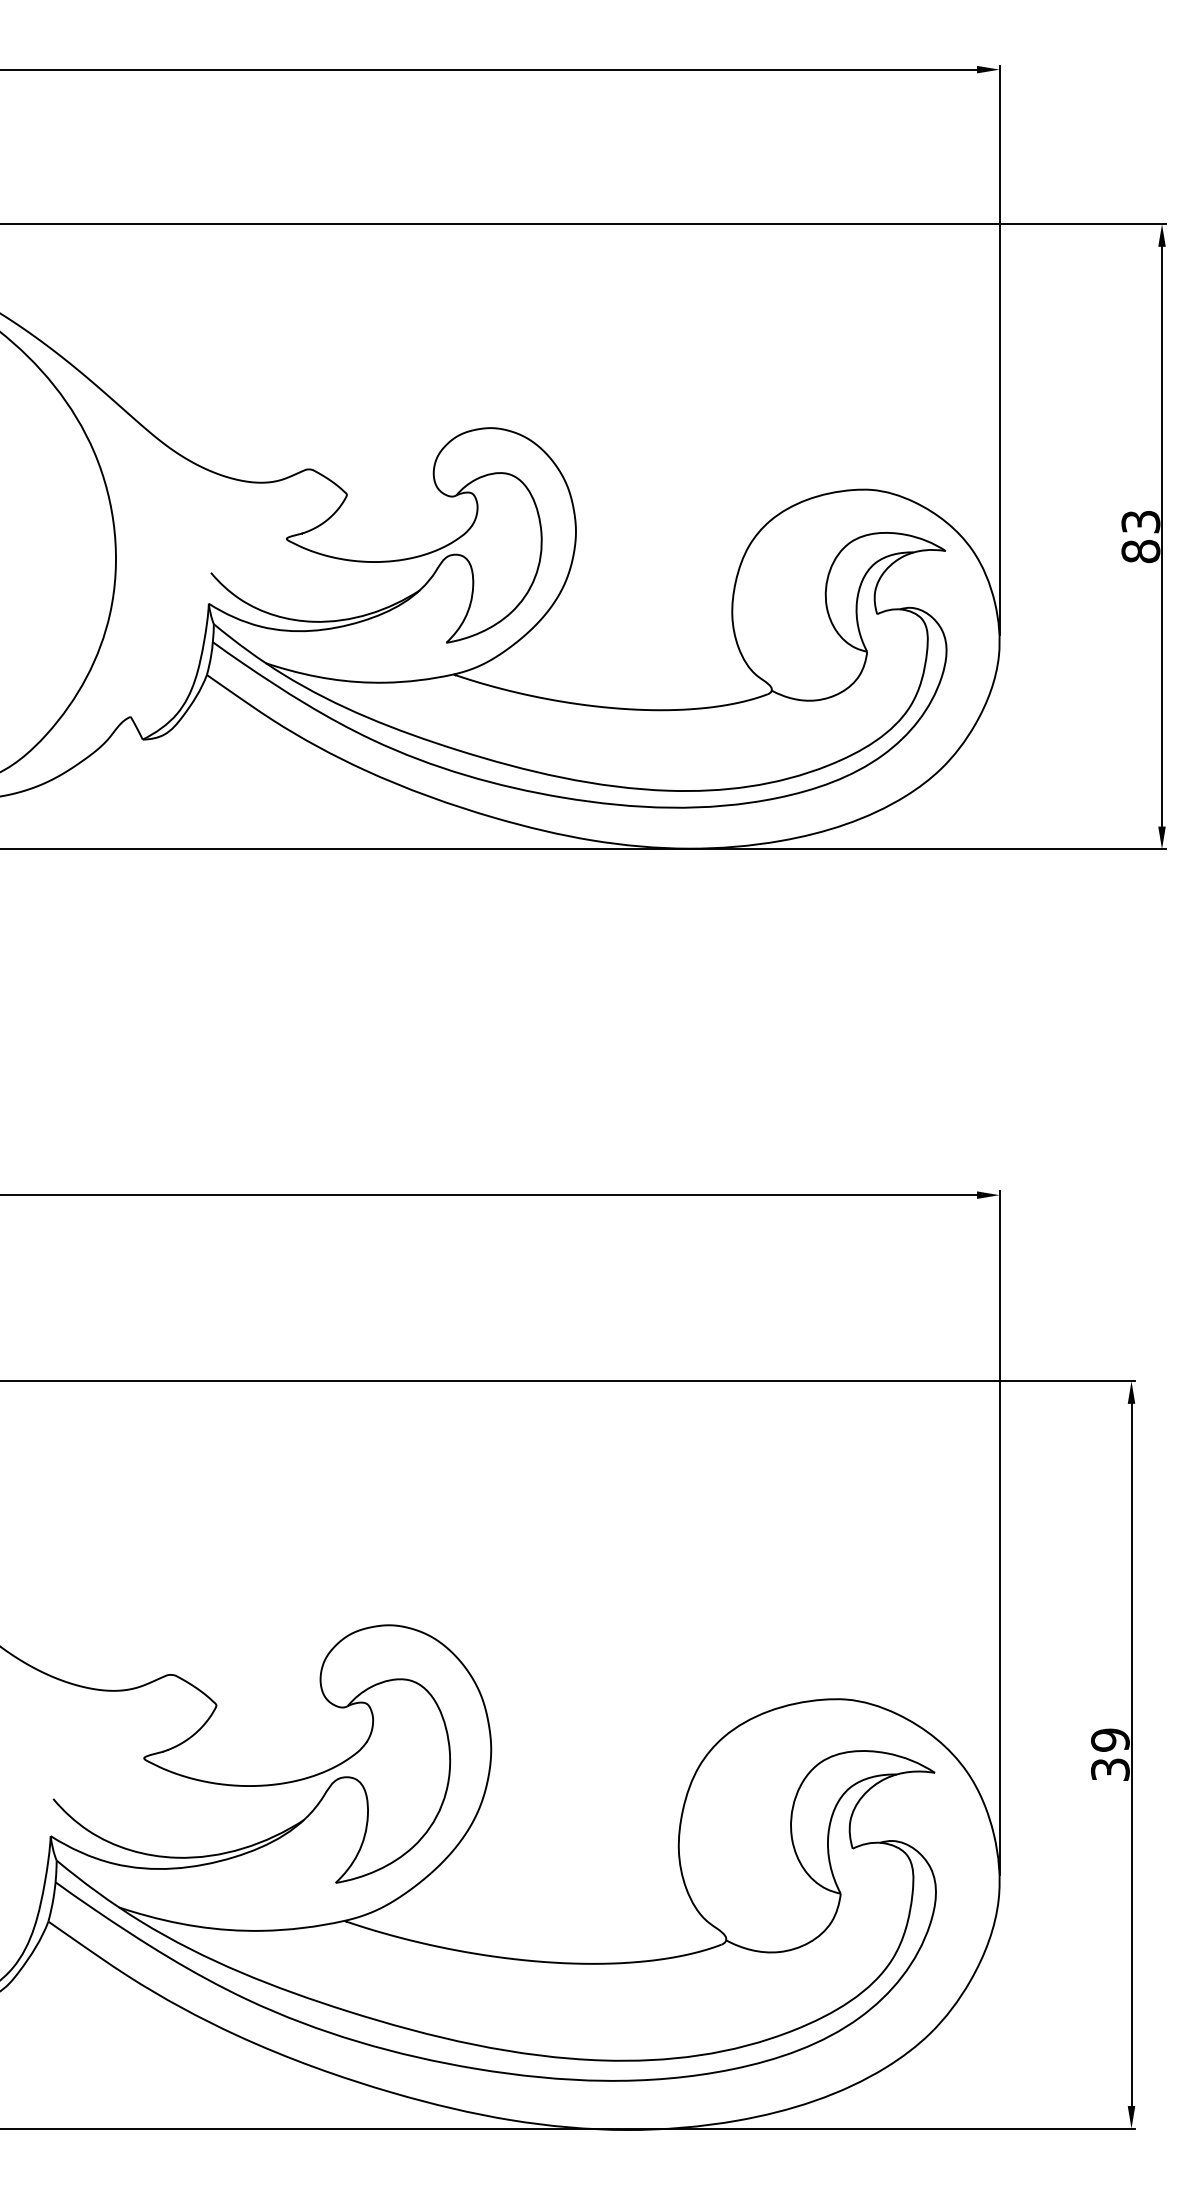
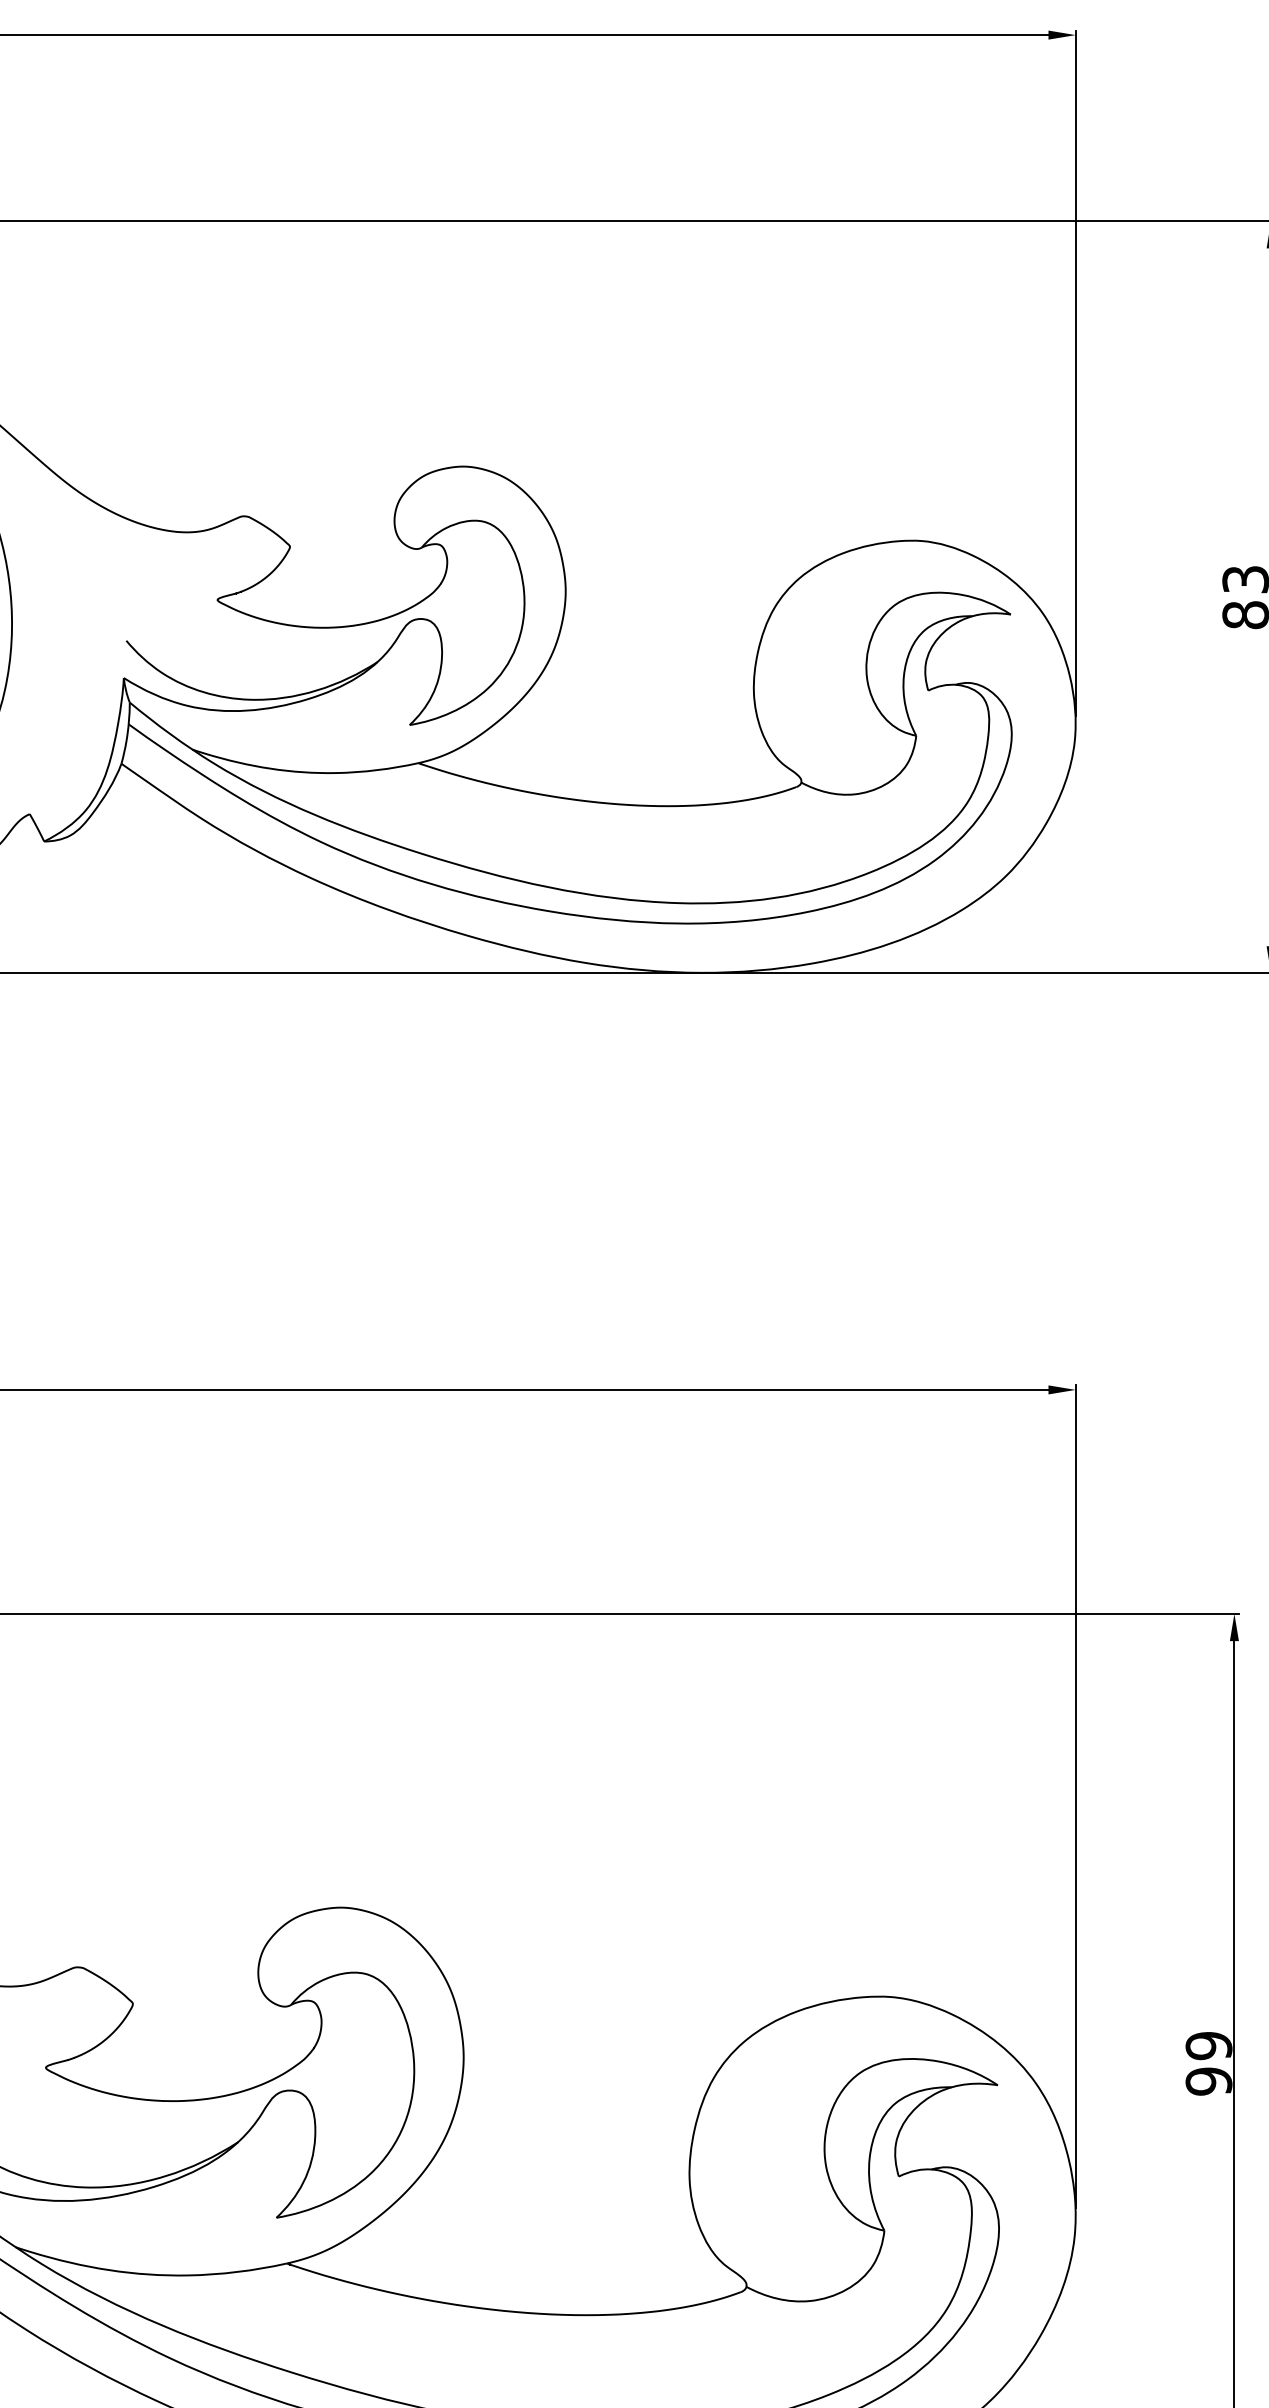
text: (1110, 1769) -> (1209, 2081), 39 -> 99

